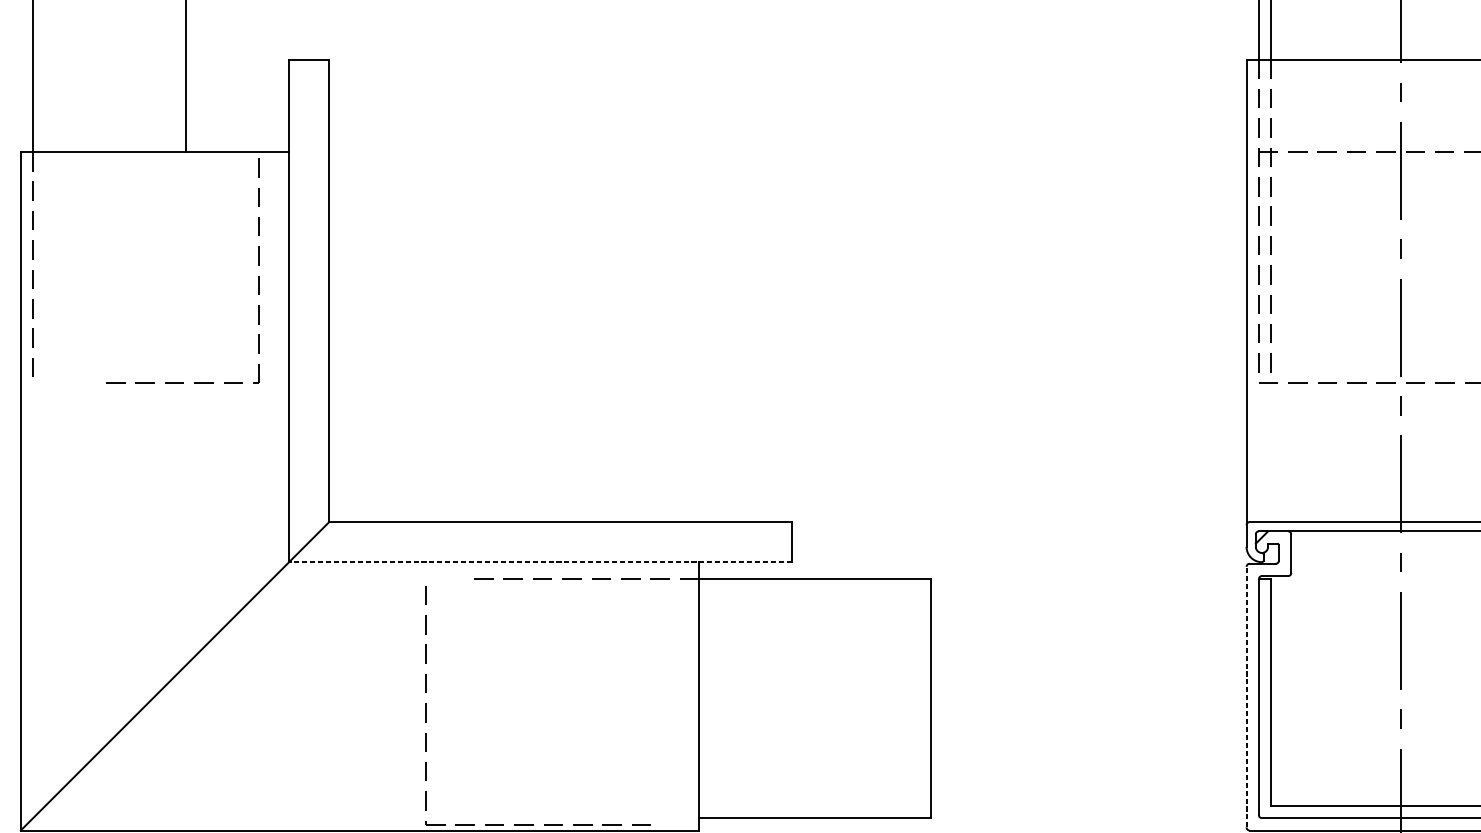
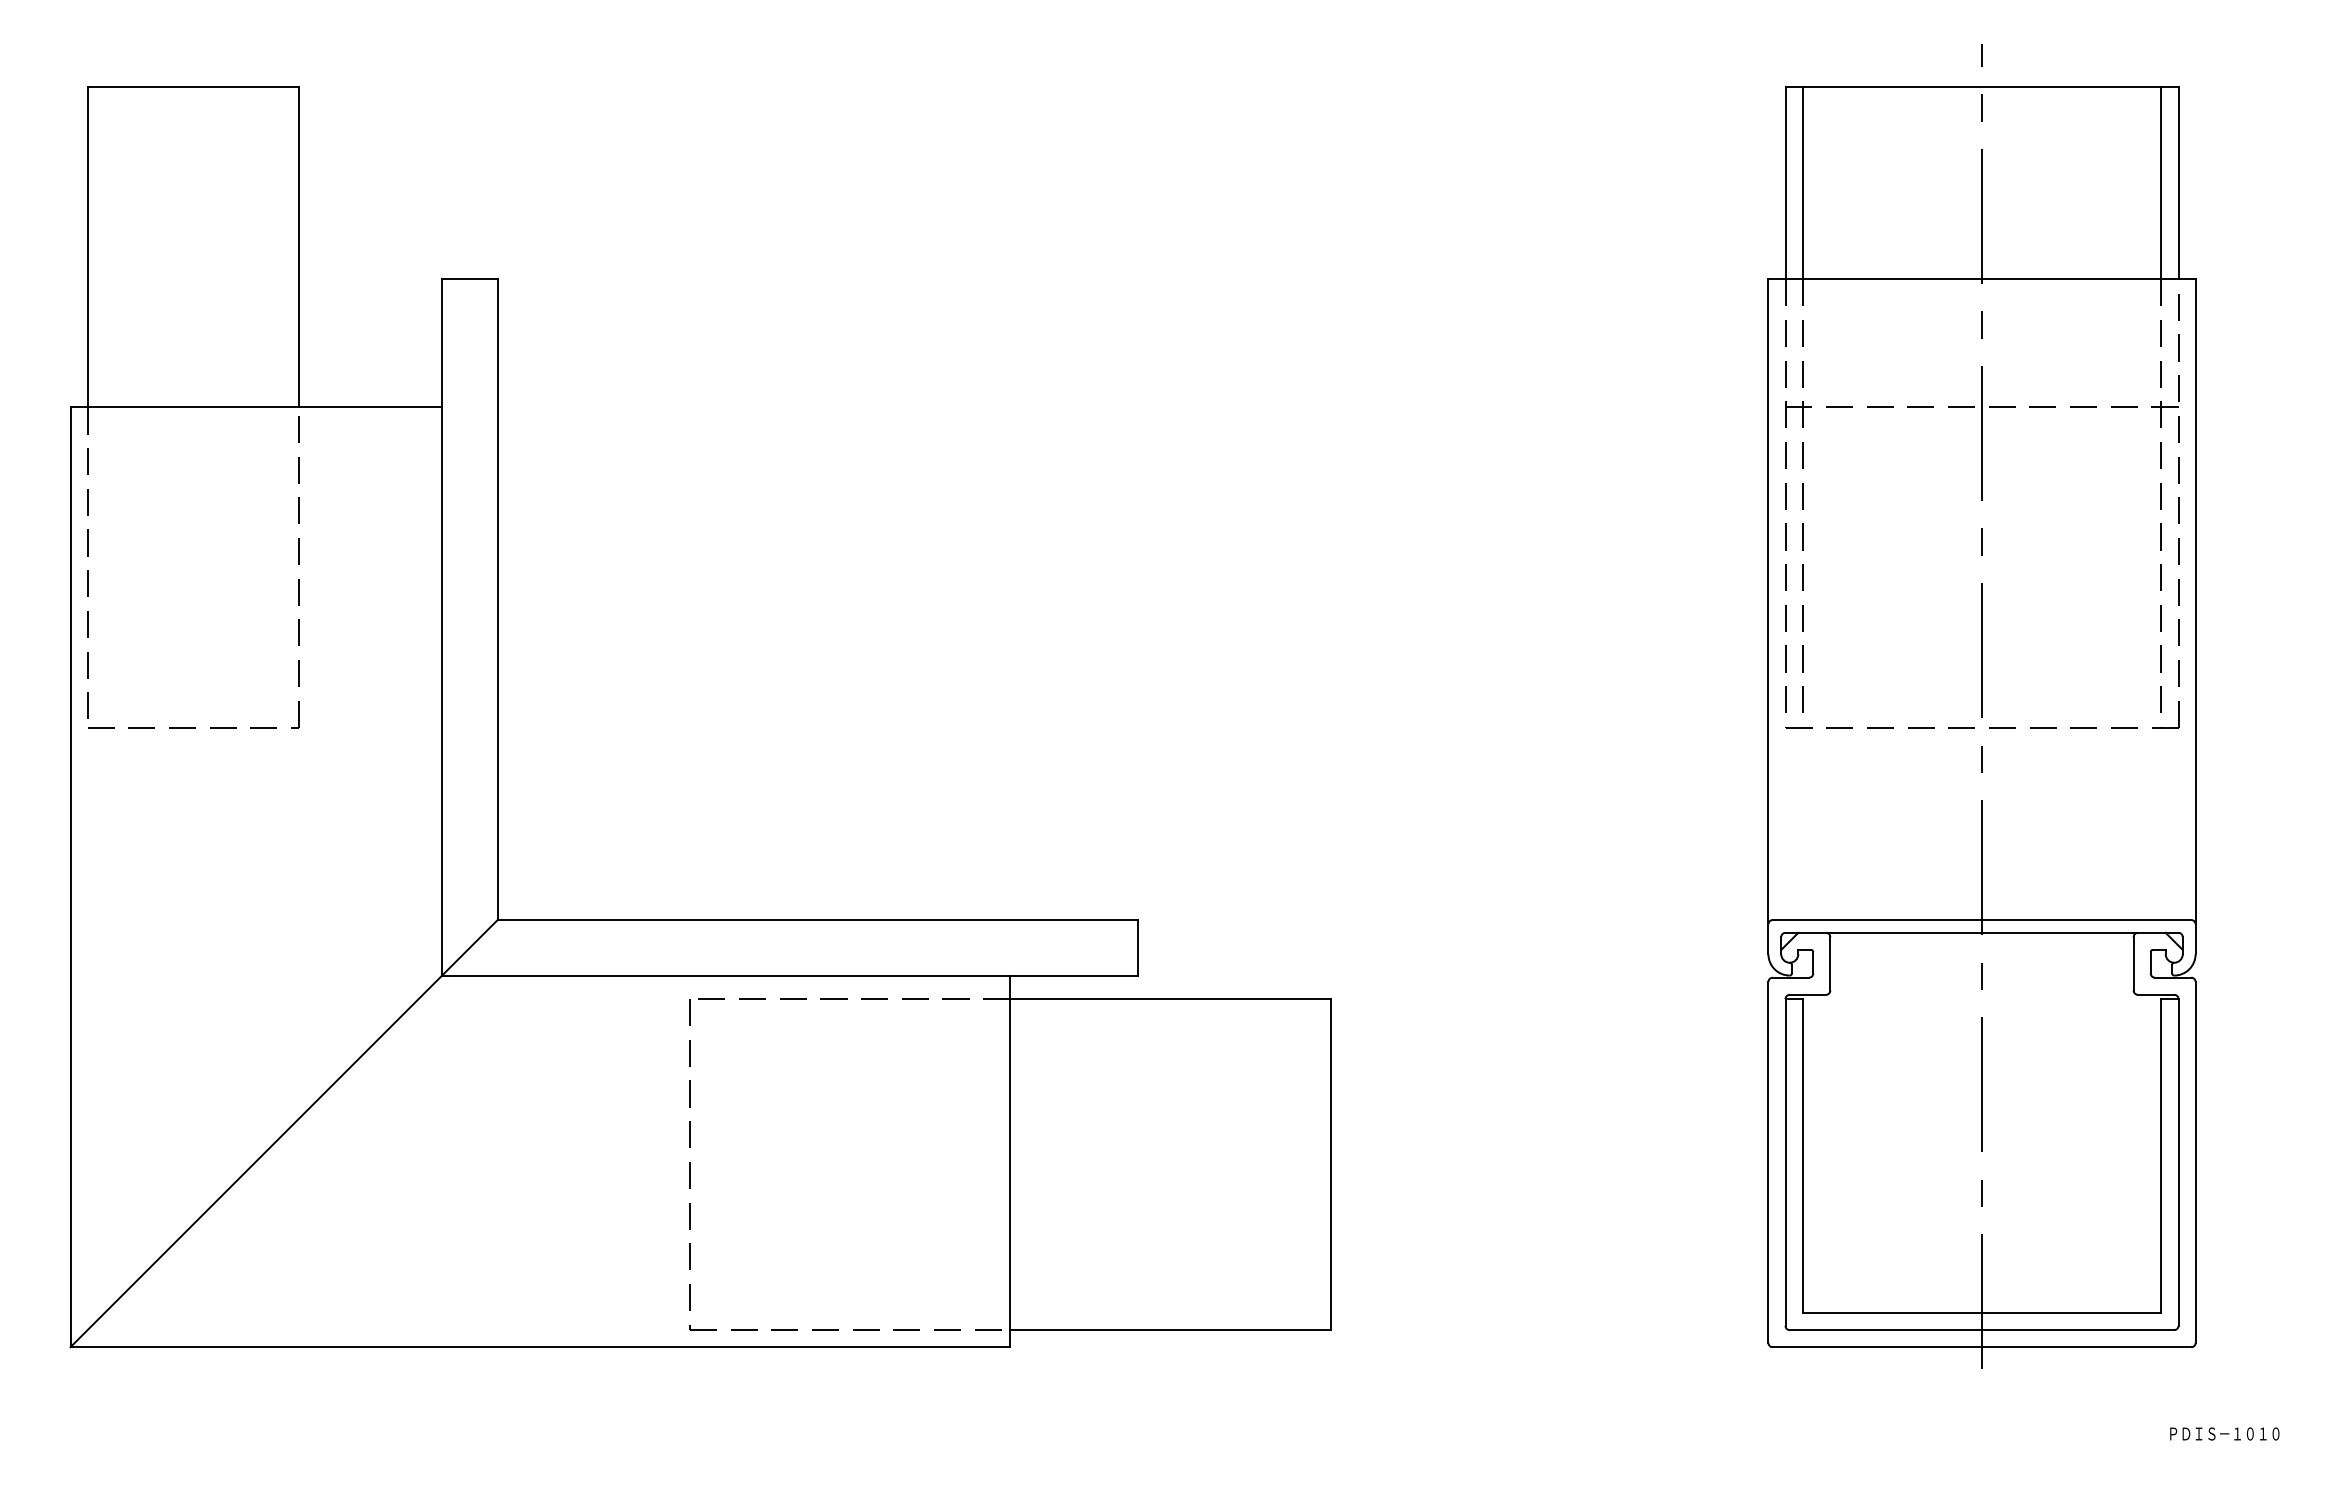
part: (258, 276) -> (298, 579), moved
line: (539, 562) -> (789, 975), dashed -> solid
line: (1246, 696) -> (1768, 1161), dashed -> solid
part: (426, 705) -> (690, 1164), moved

